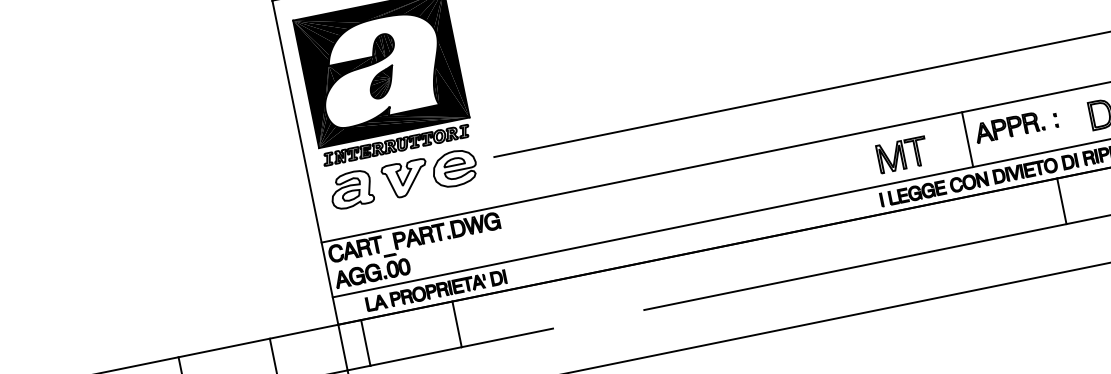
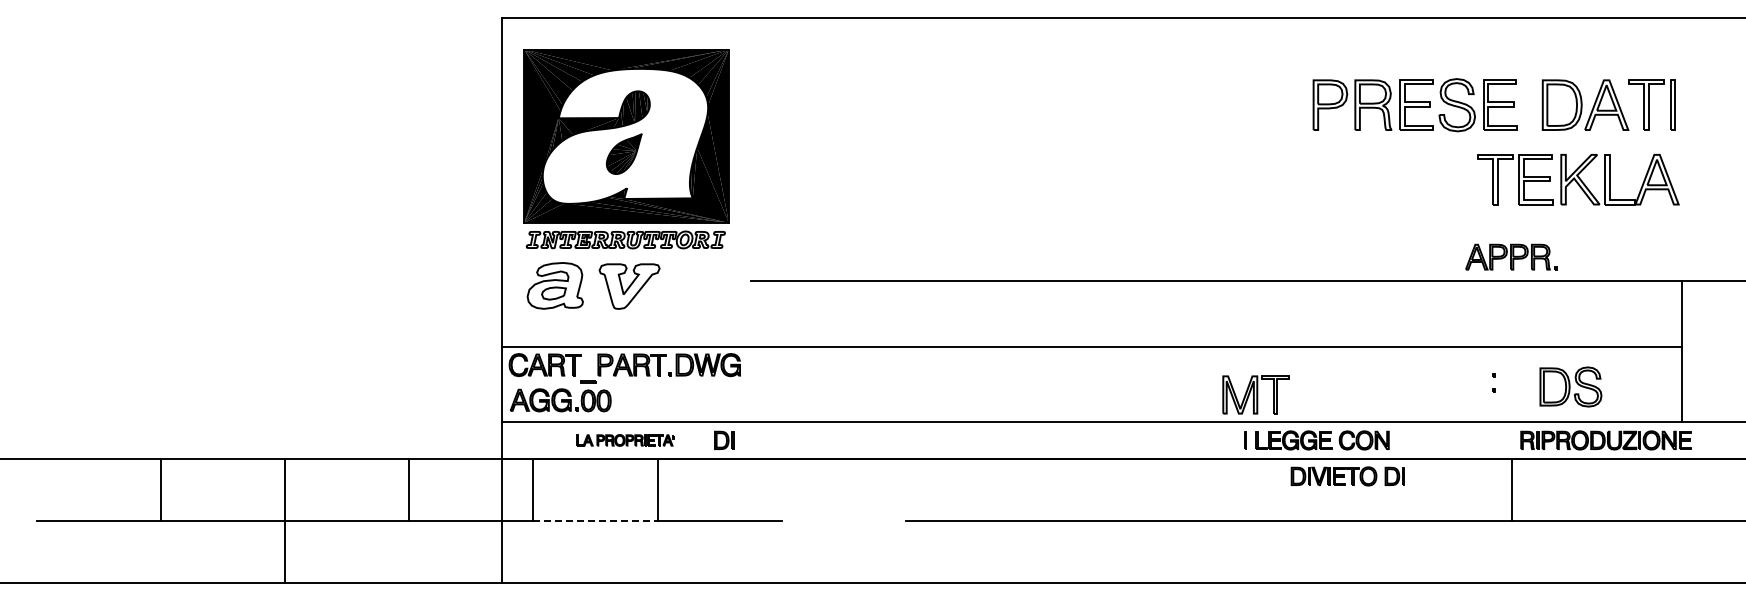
part: (1009, 126) -> (1511, 256), moved
line: (967, 139) -> (1373, 384), removed
part: (902, 154) -> (1255, 394), moved
part: (454, 168) -> (695, 285), removed
part: (1035, 168) -> (1347, 476), moved
line: (1061, 201) -> (1512, 489), moved
part: (426, 292) -> (625, 440), size x0.6
line: (416, 355) -> (596, 520), solid -> dashed

